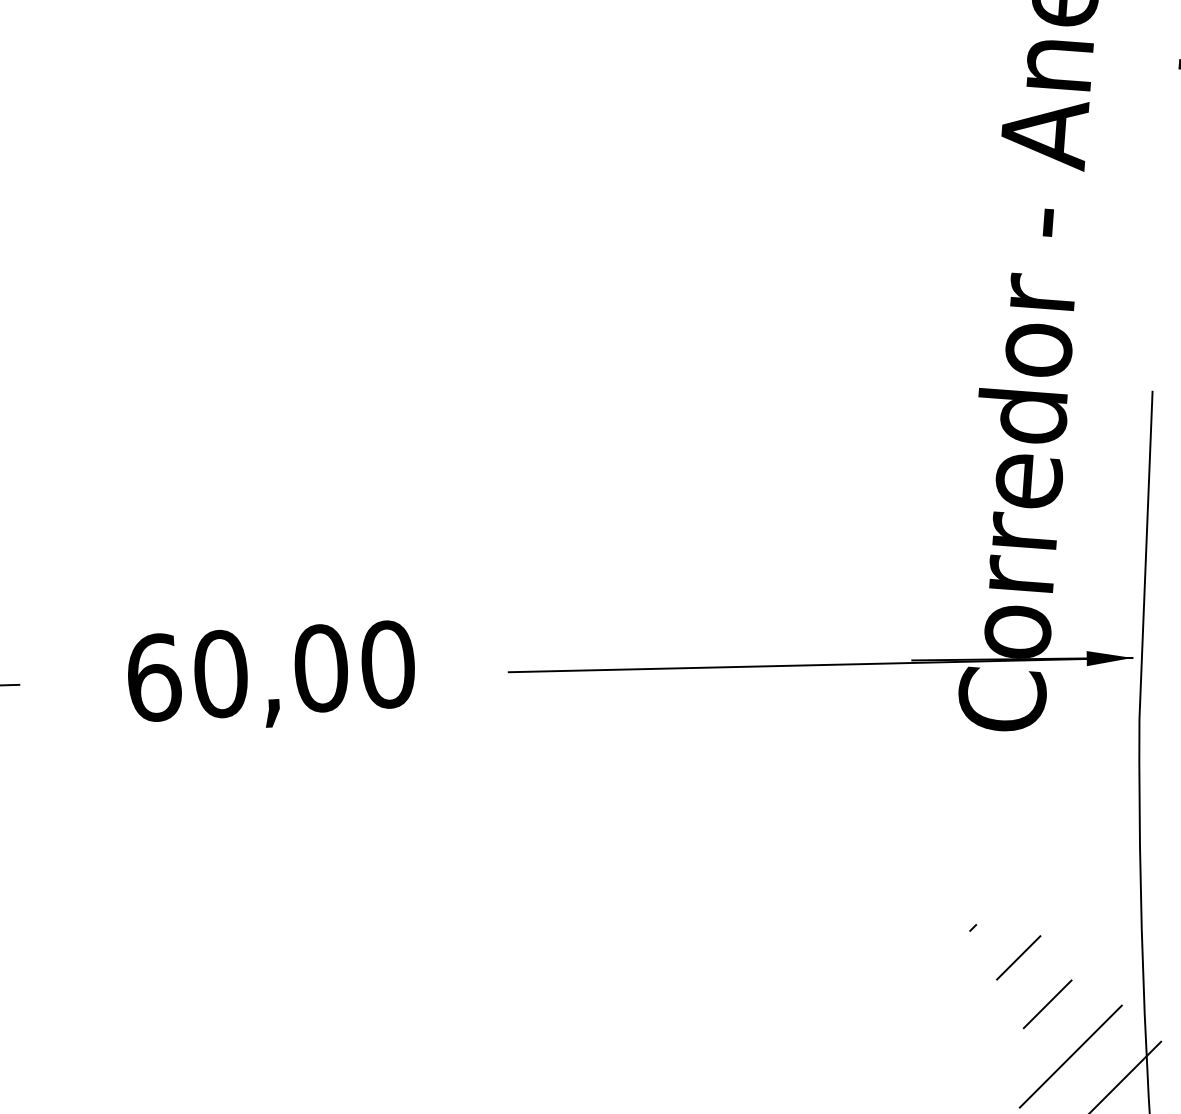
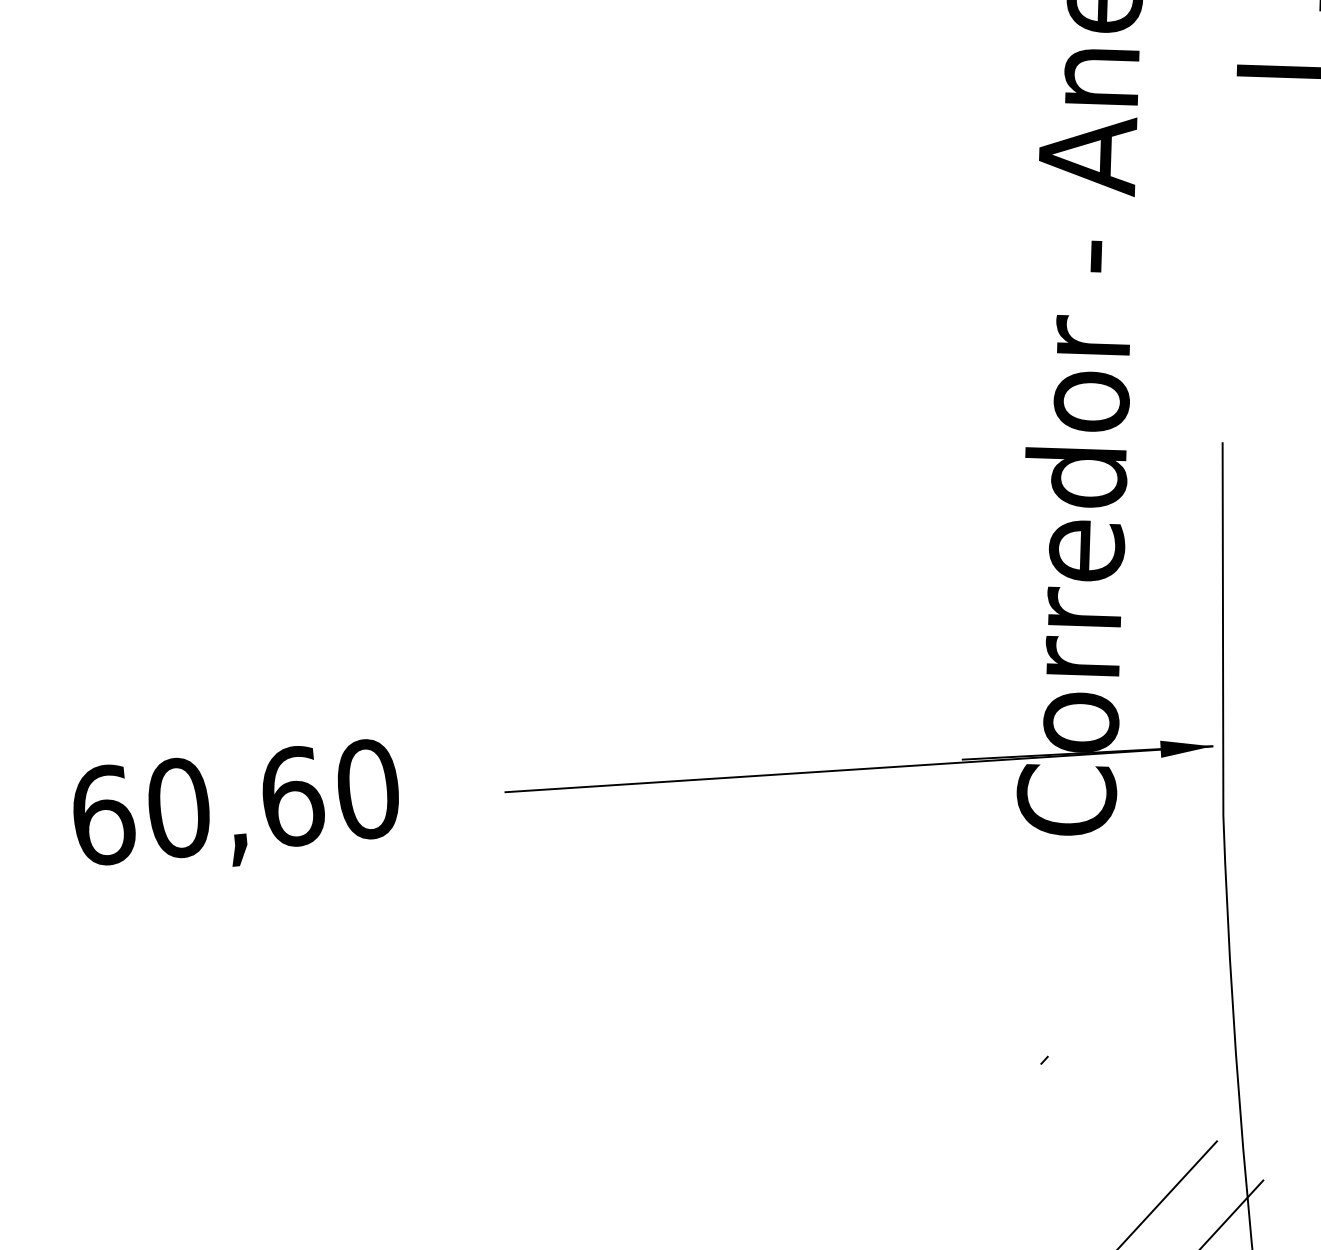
text: (321, 667) -> (292, 795), 60,00 -> 60,60
line: (1018, 957) -> (1097, 1091), removed
line: (1047, 1004) -> (1132, 1143), removed

